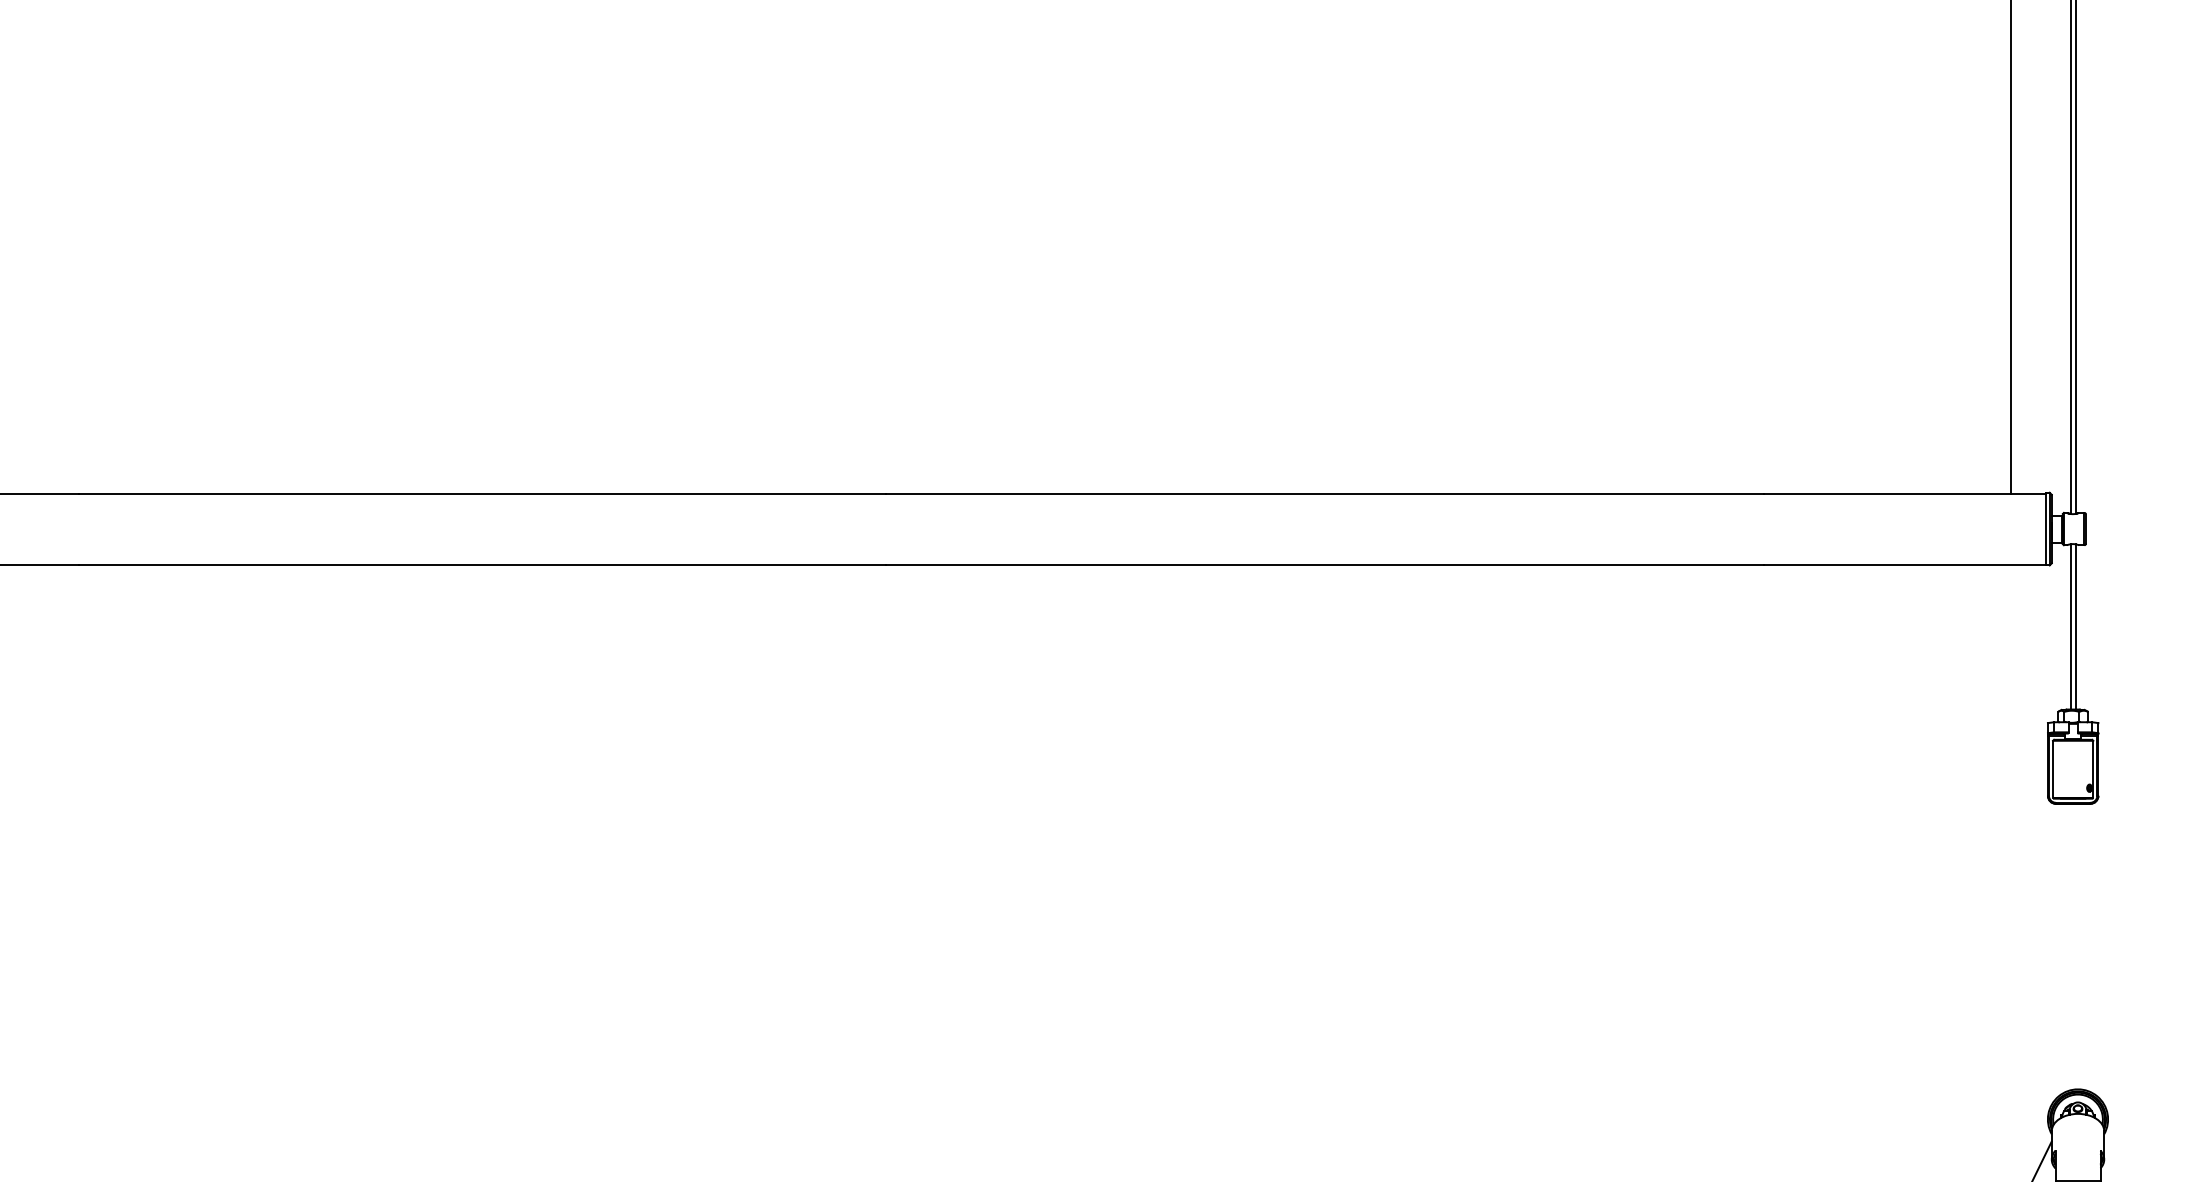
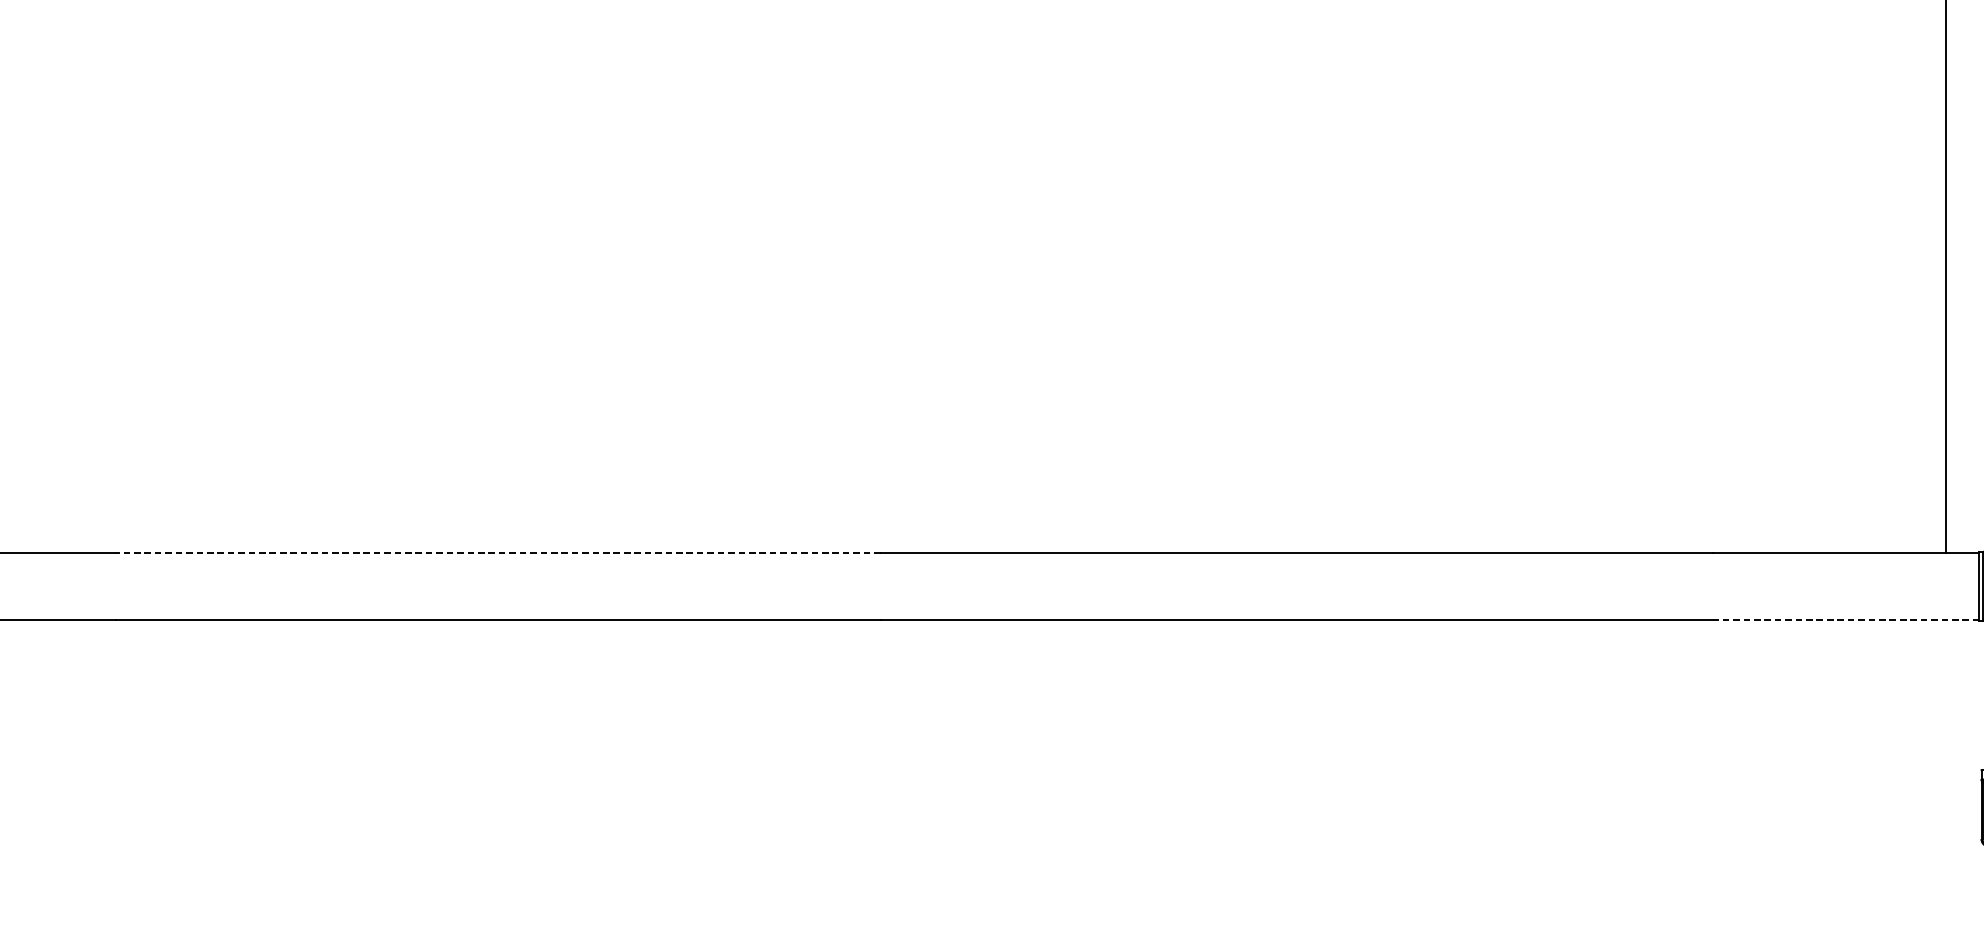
line: (482, 493) -> (498, 552), solid -> dashed
line: (1905, 564) -> (1846, 619), solid -> dashed

